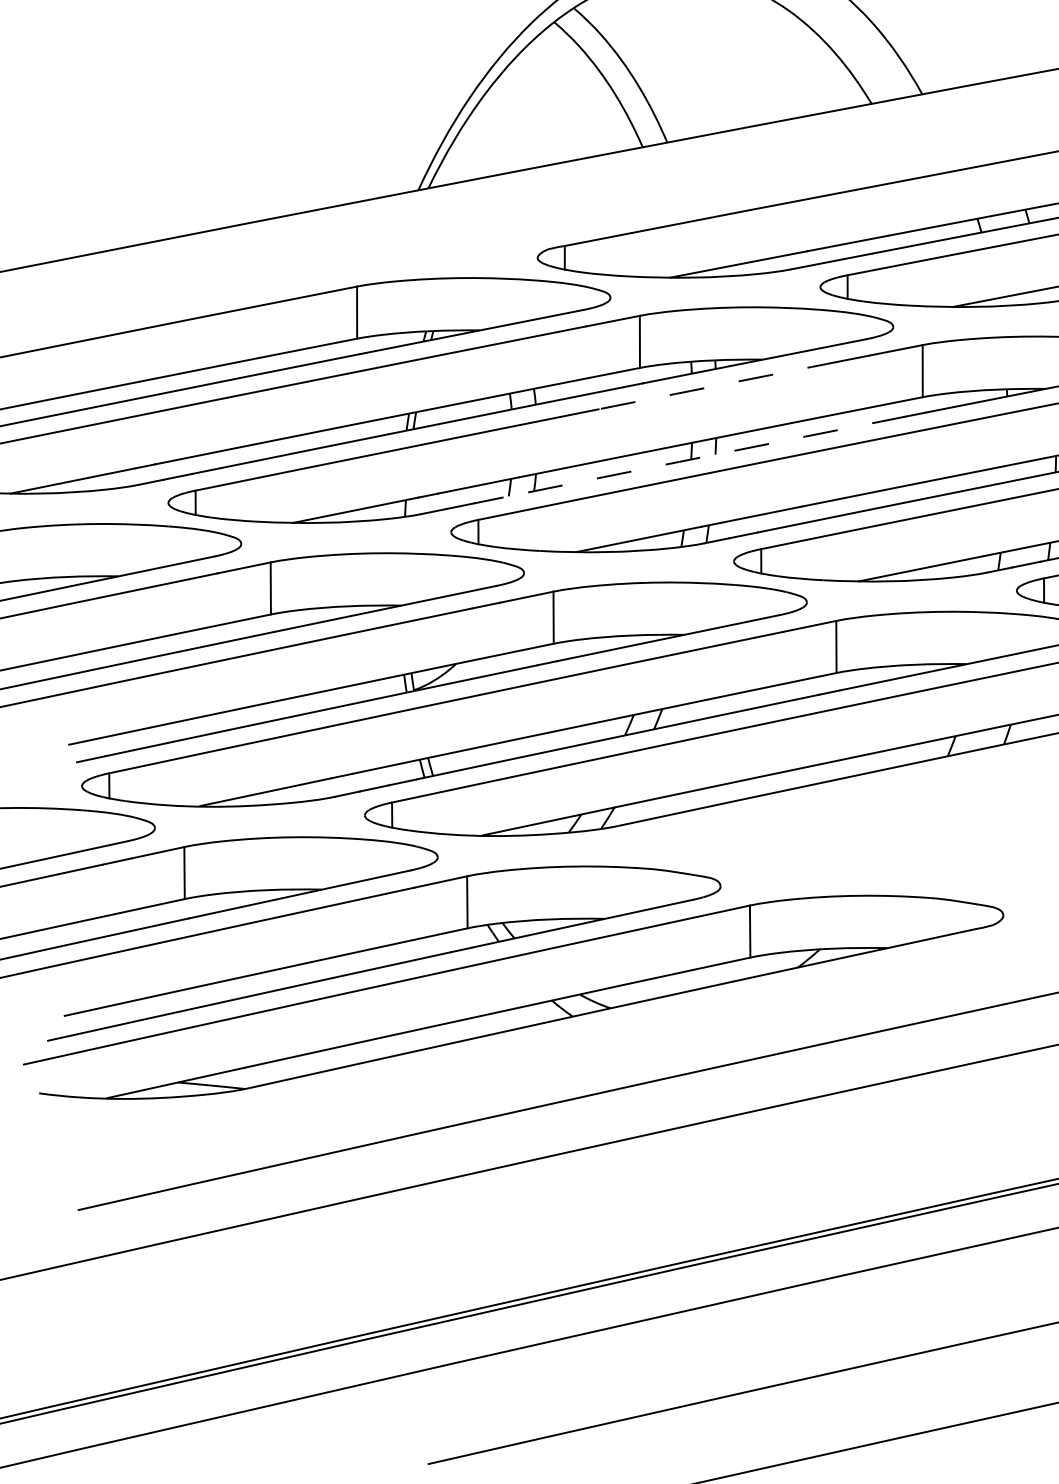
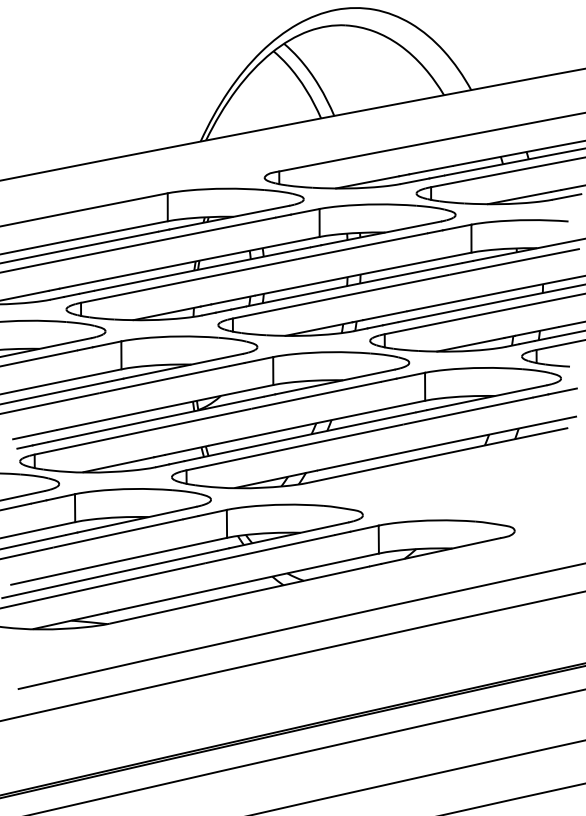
arc: (719, 385) -> (362, 246), dashed -> solid
arc: (704, 456) -> (354, 284), dashed -> solid

